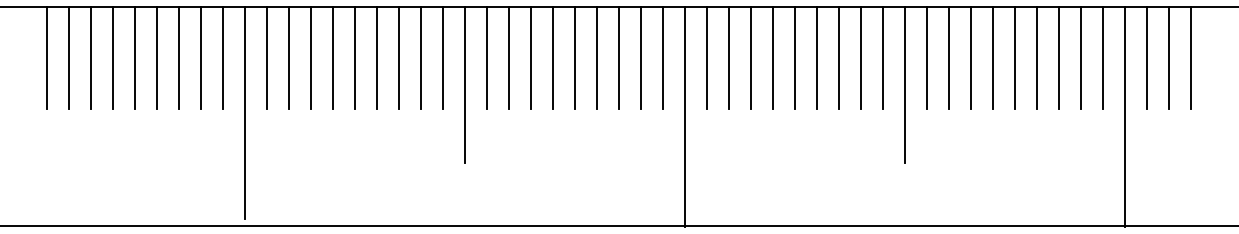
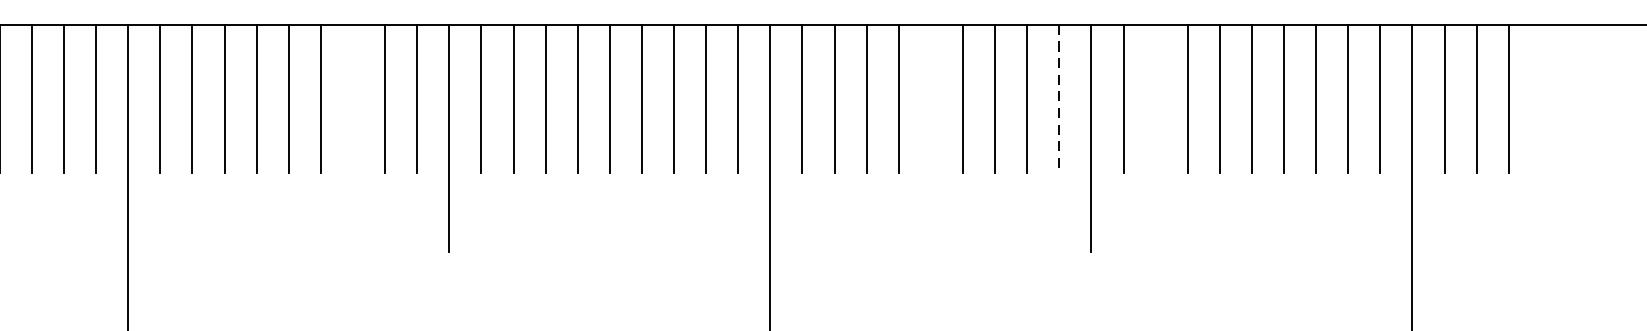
line: (399, 57) -> (353, 98), removed
line: (794, 57) -> (930, 98), removed
line: (882, 57) -> (1058, 98), solid -> dashed
line: (948, 57) -> (1155, 98), removed

